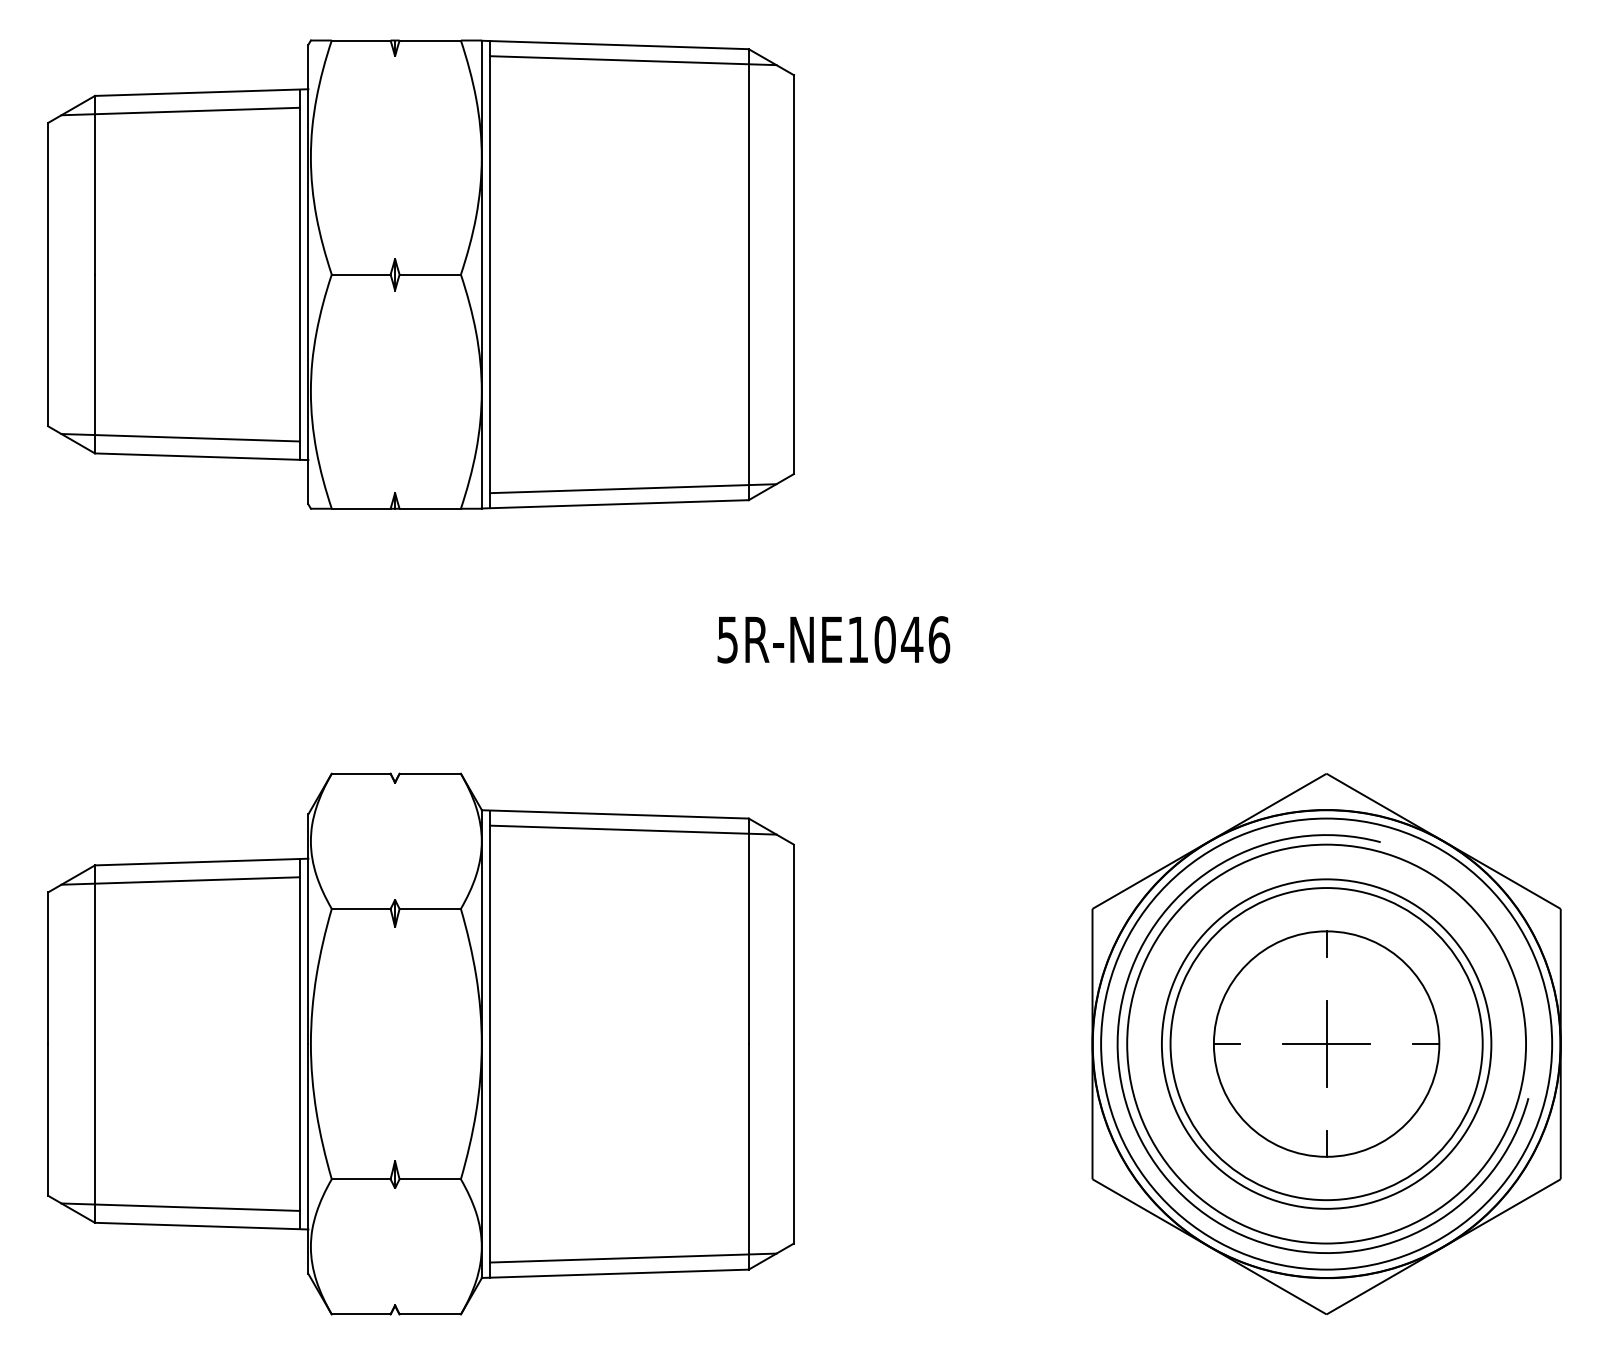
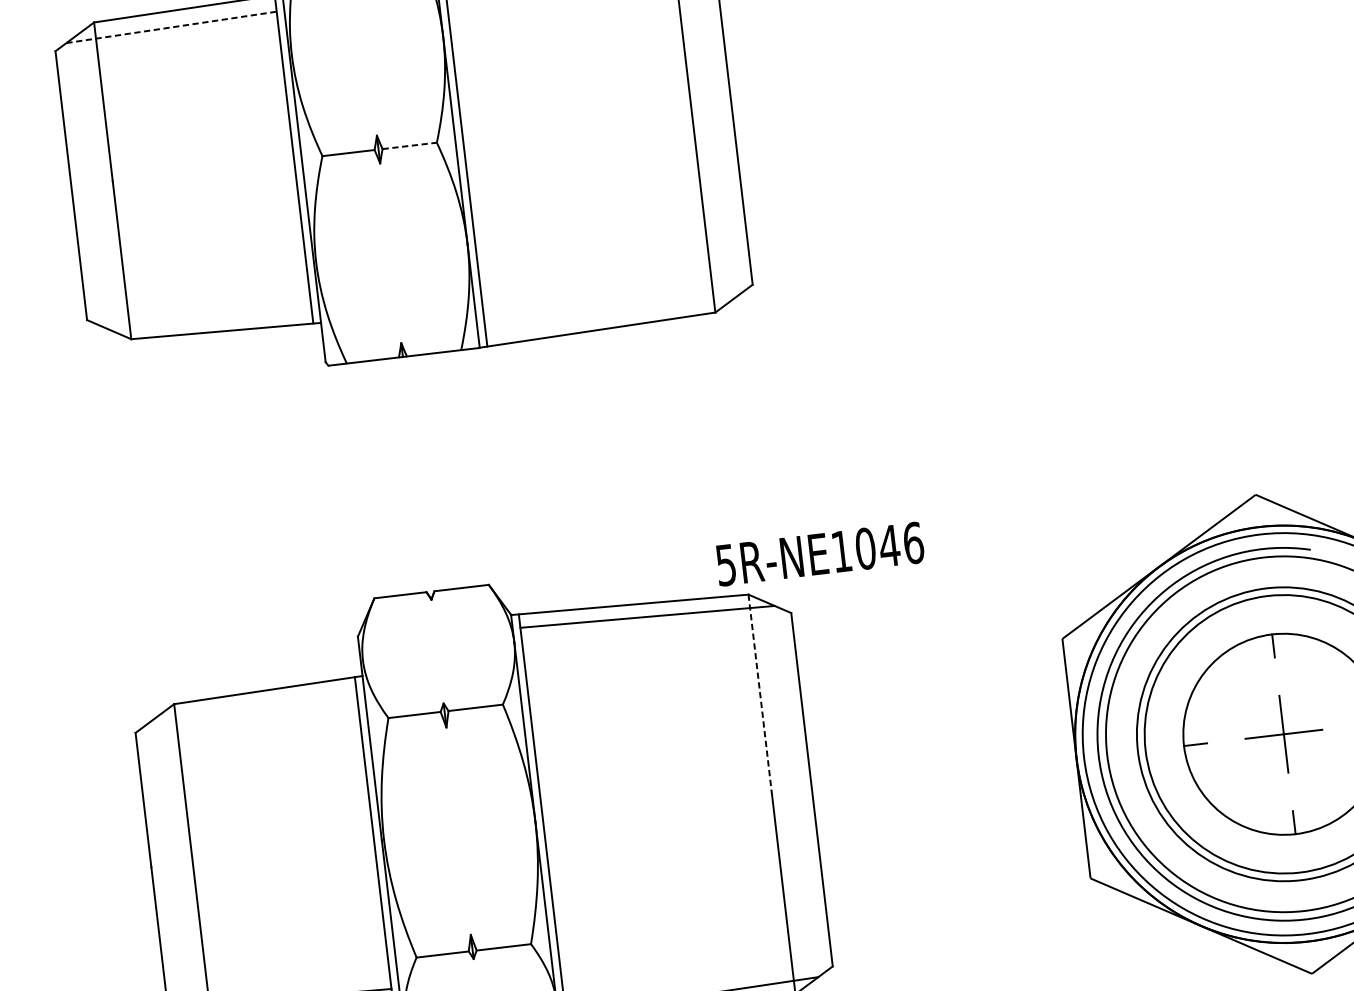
line: (181, 111) -> (172, 27), solid -> dashed
line: (430, 274) -> (409, 145), solid -> dashed
line: (180, 437) -> (205, 316), removed
line: (633, 488) -> (612, 314), removed
text: (833, 639) -> (819, 553), moved
line: (180, 880) -> (251, 708), removed
line: (748, 931) -> (760, 694), solid -> dashed

